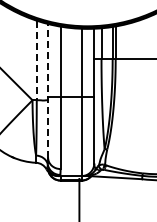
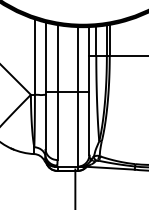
line: (36, 60) -> (34, 57), dashed -> solid
line: (48, 90) -> (46, 85), dashed -> solid

